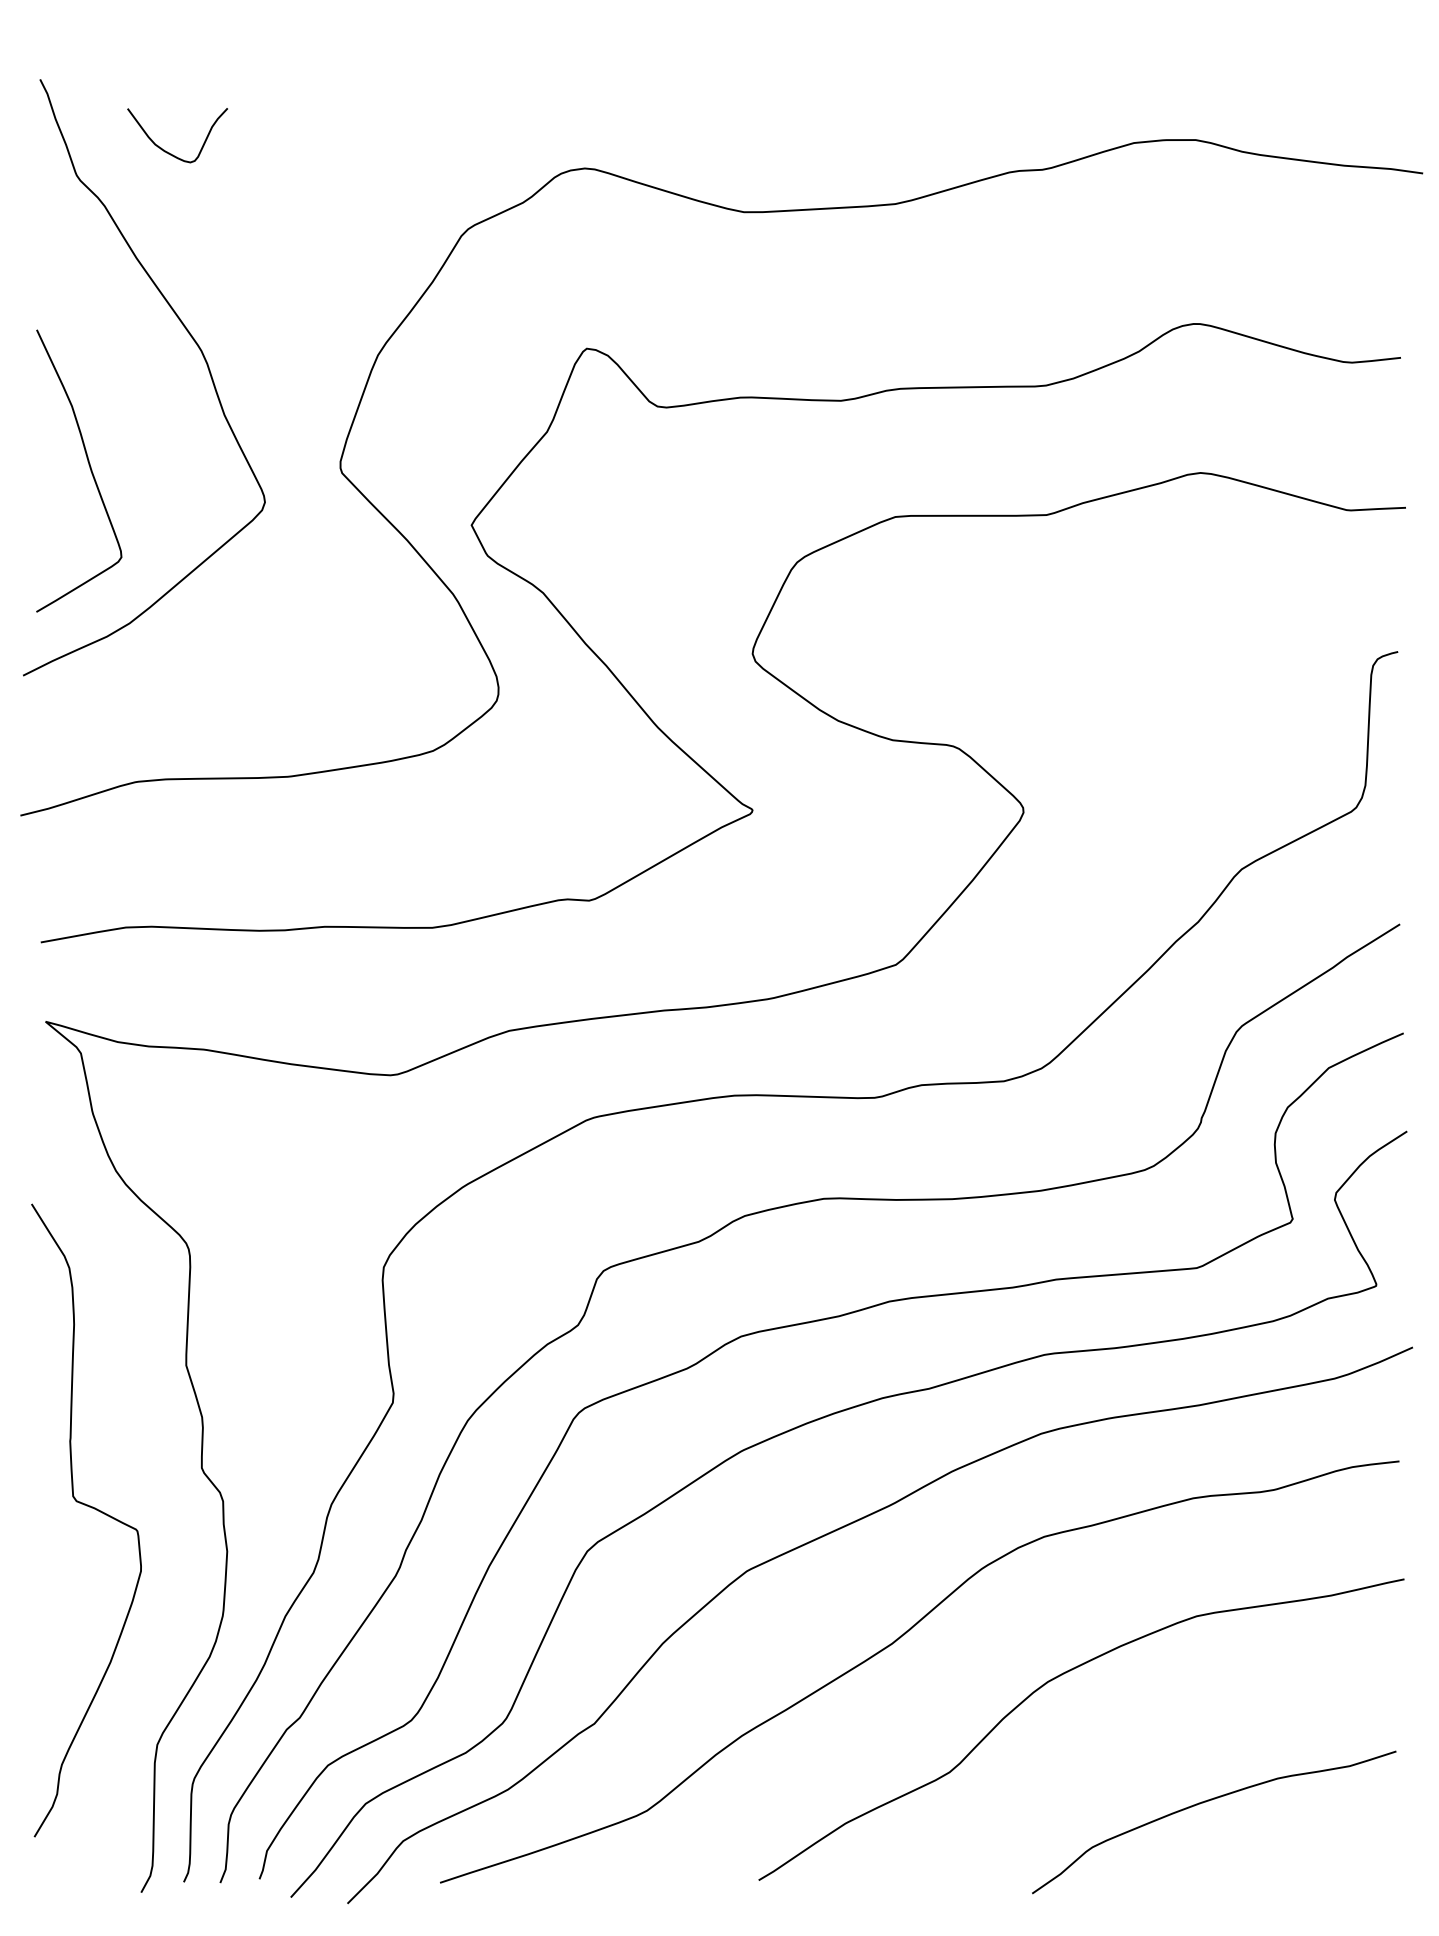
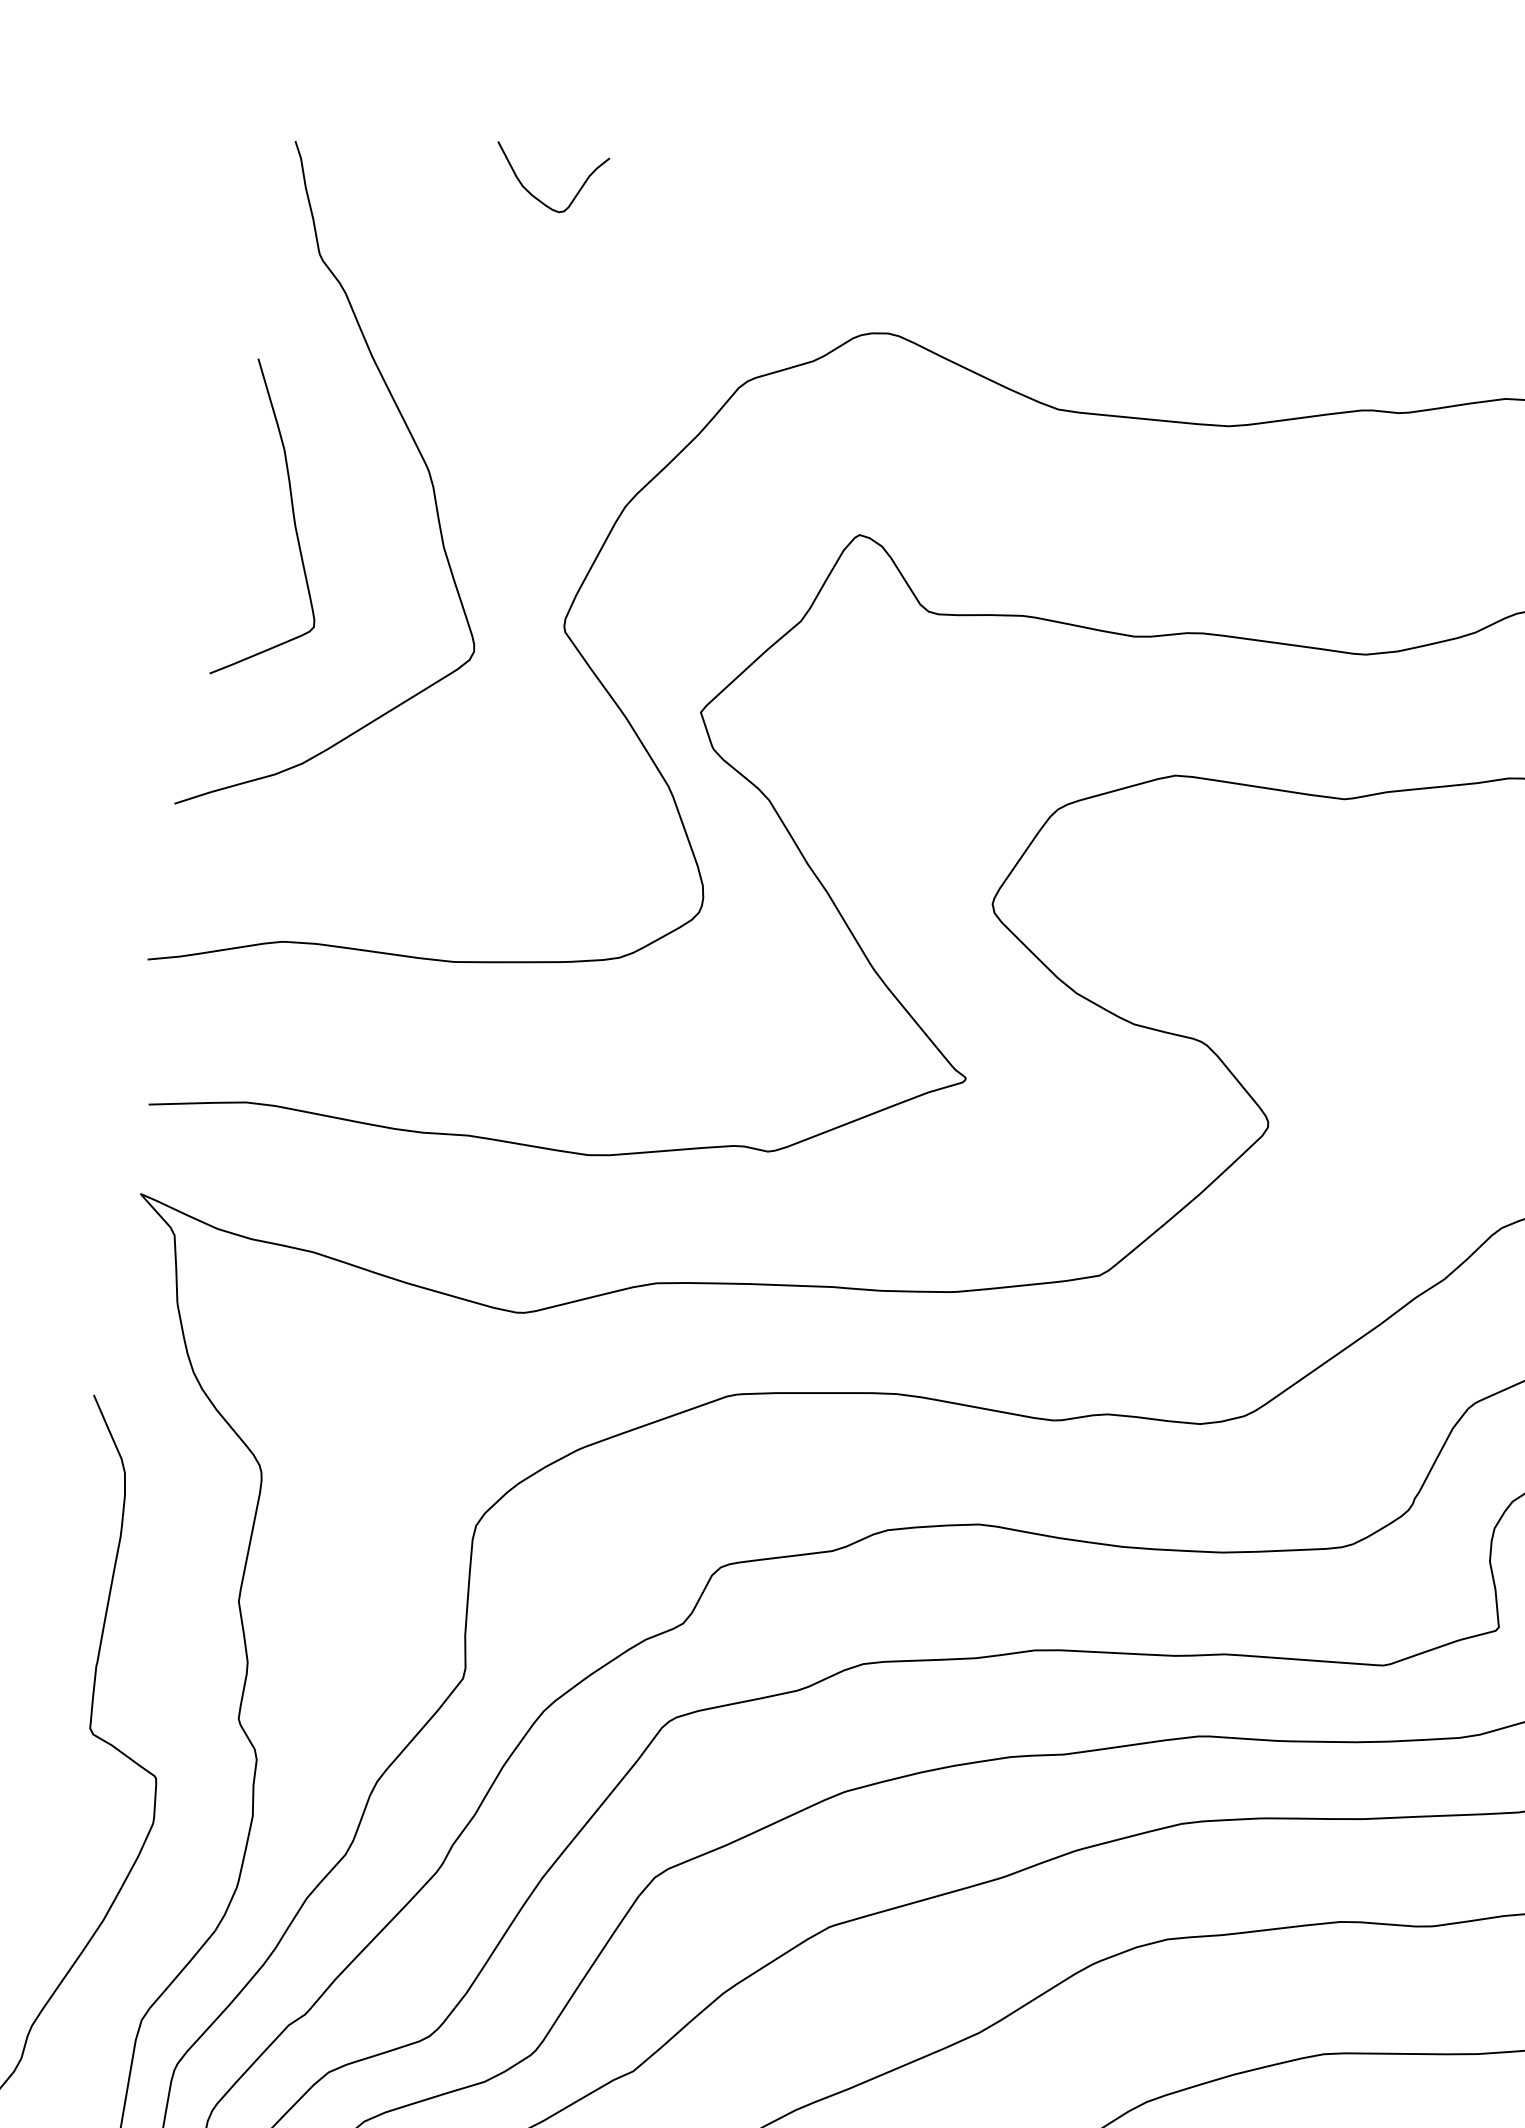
curve: (169, 152) -> (537, 197), moved
curve: (89, 468) -> (293, 522), moved

